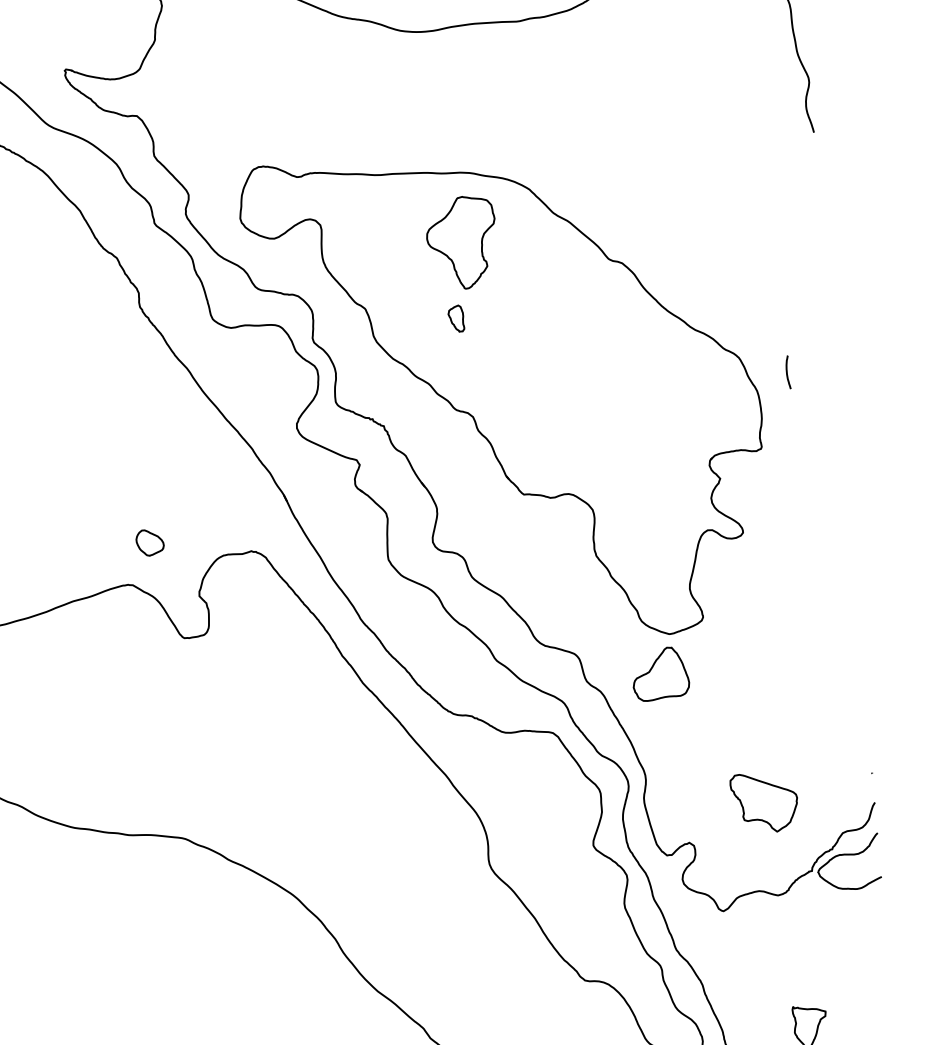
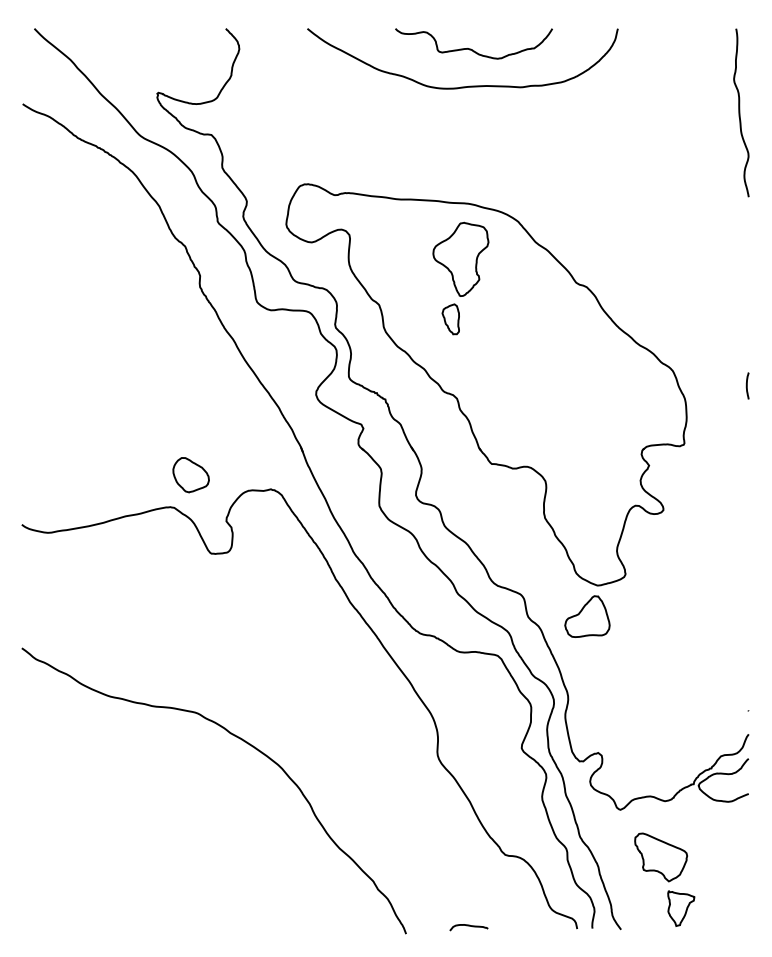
part: (455, 319) -> (450, 319), size x1.43
curve: (787, 371) -> (747, 385), moved
part: (149, 543) -> (190, 475), size x1.67
part: (764, 802) -> (660, 857), moved

